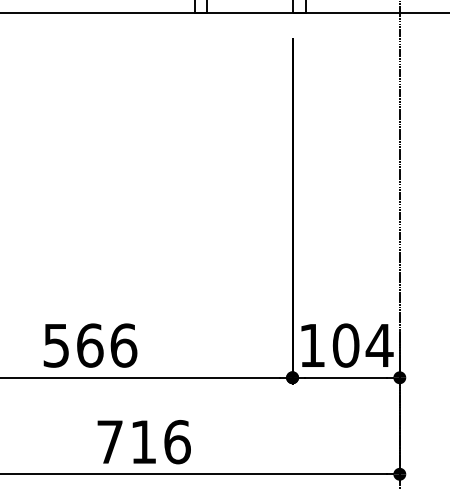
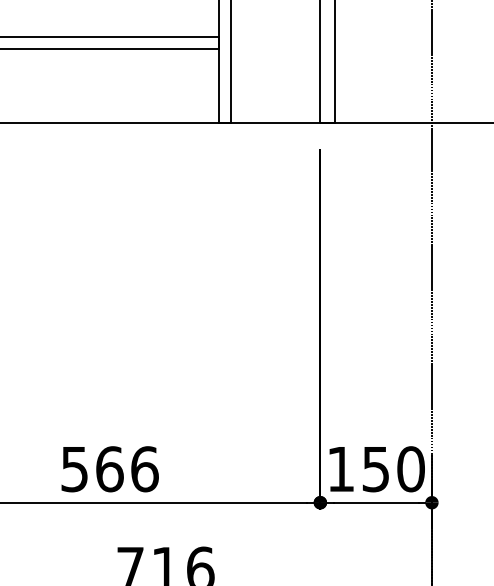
text: (362, 345) -> (393, 469), 104 -> 150

